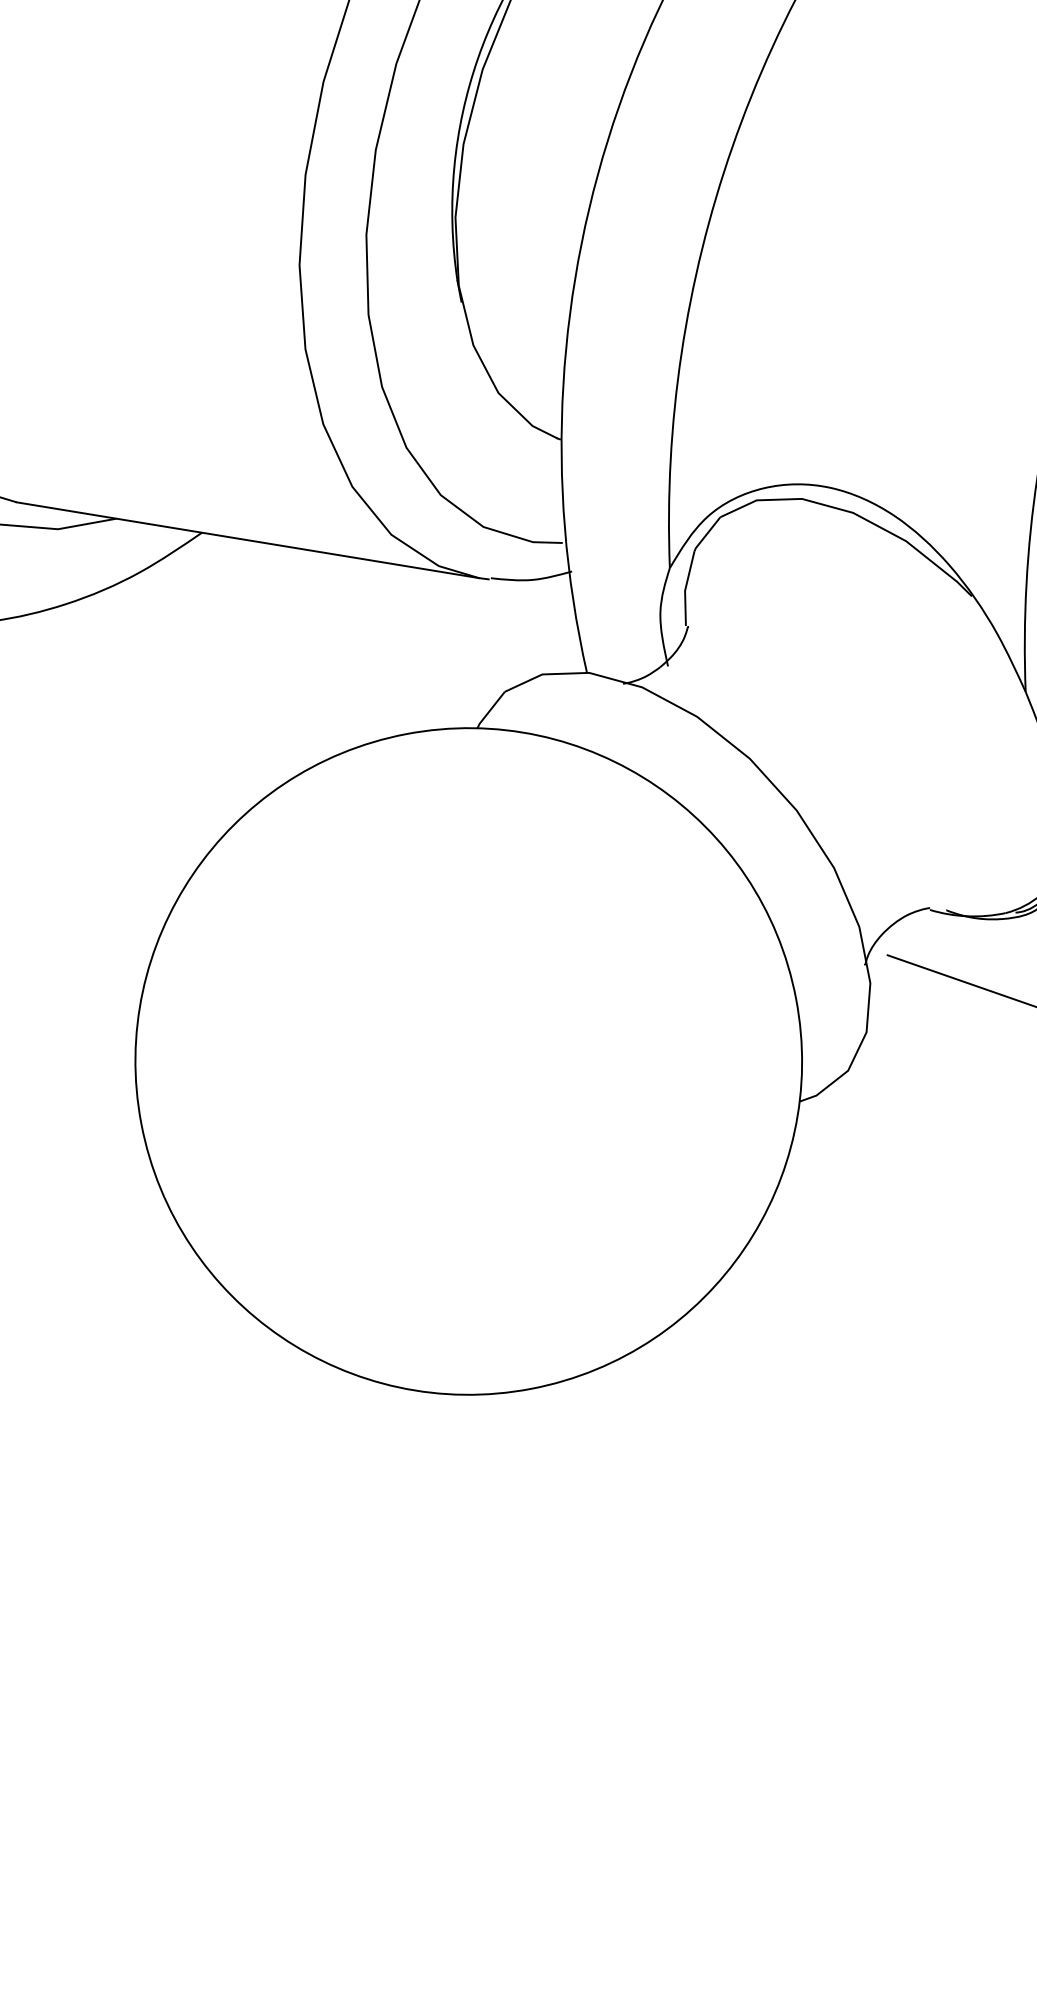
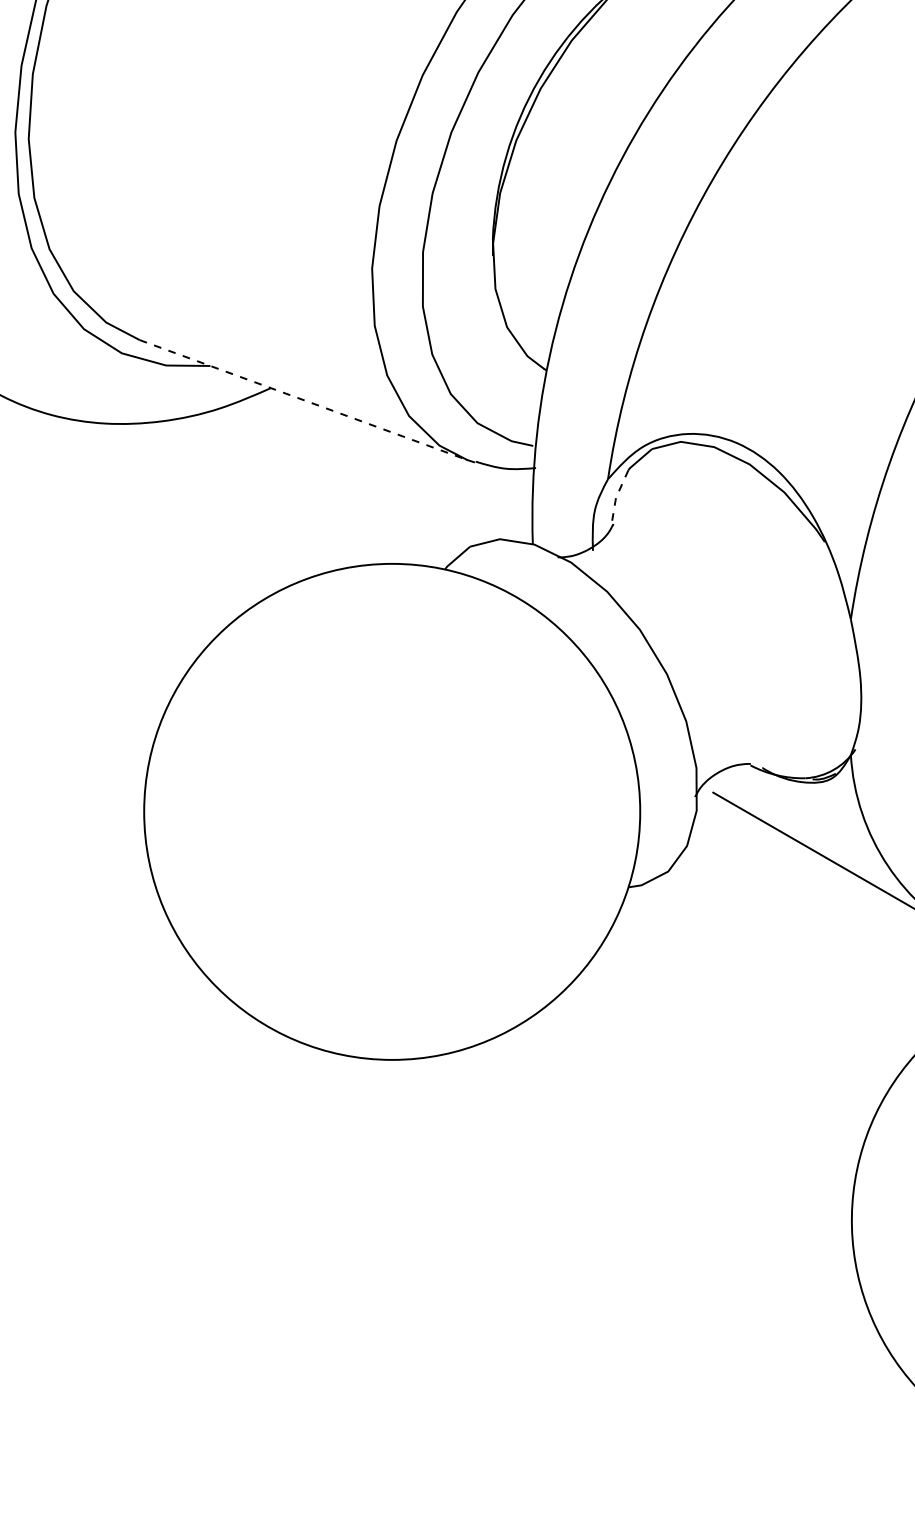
line: (248, 540) -> (303, 400), solid -> dashed
line: (685, 590) -> (616, 497), solid -> dashed

